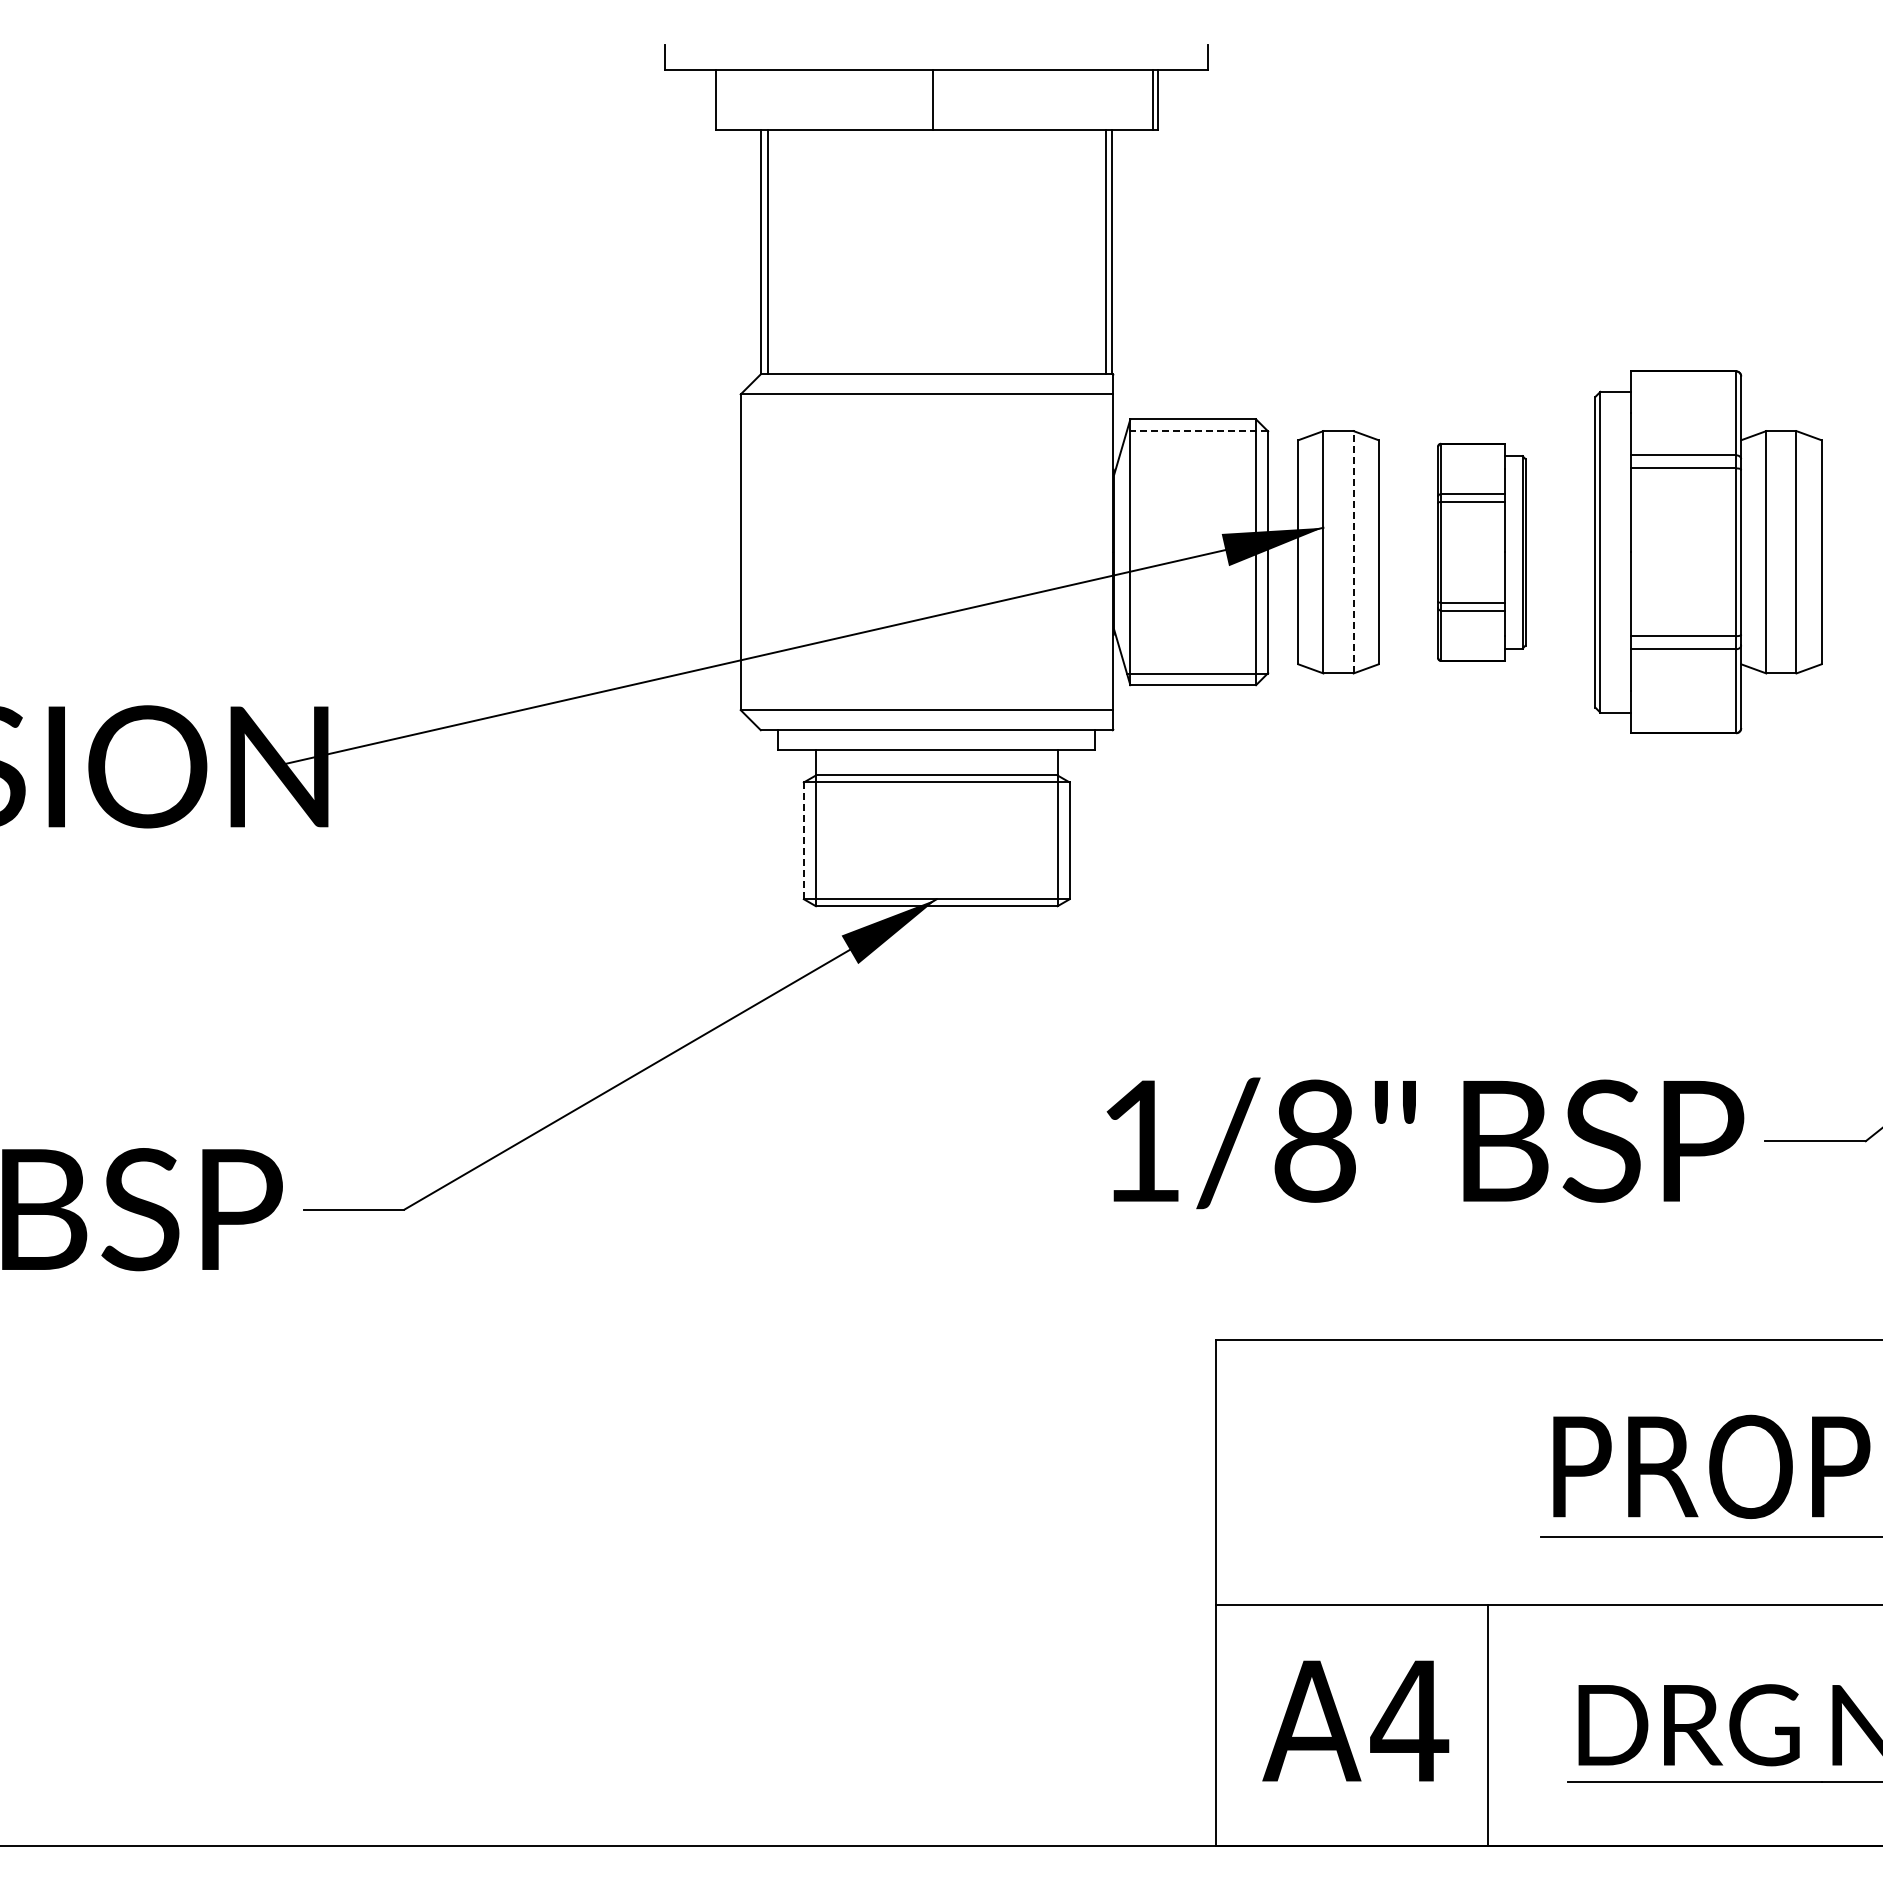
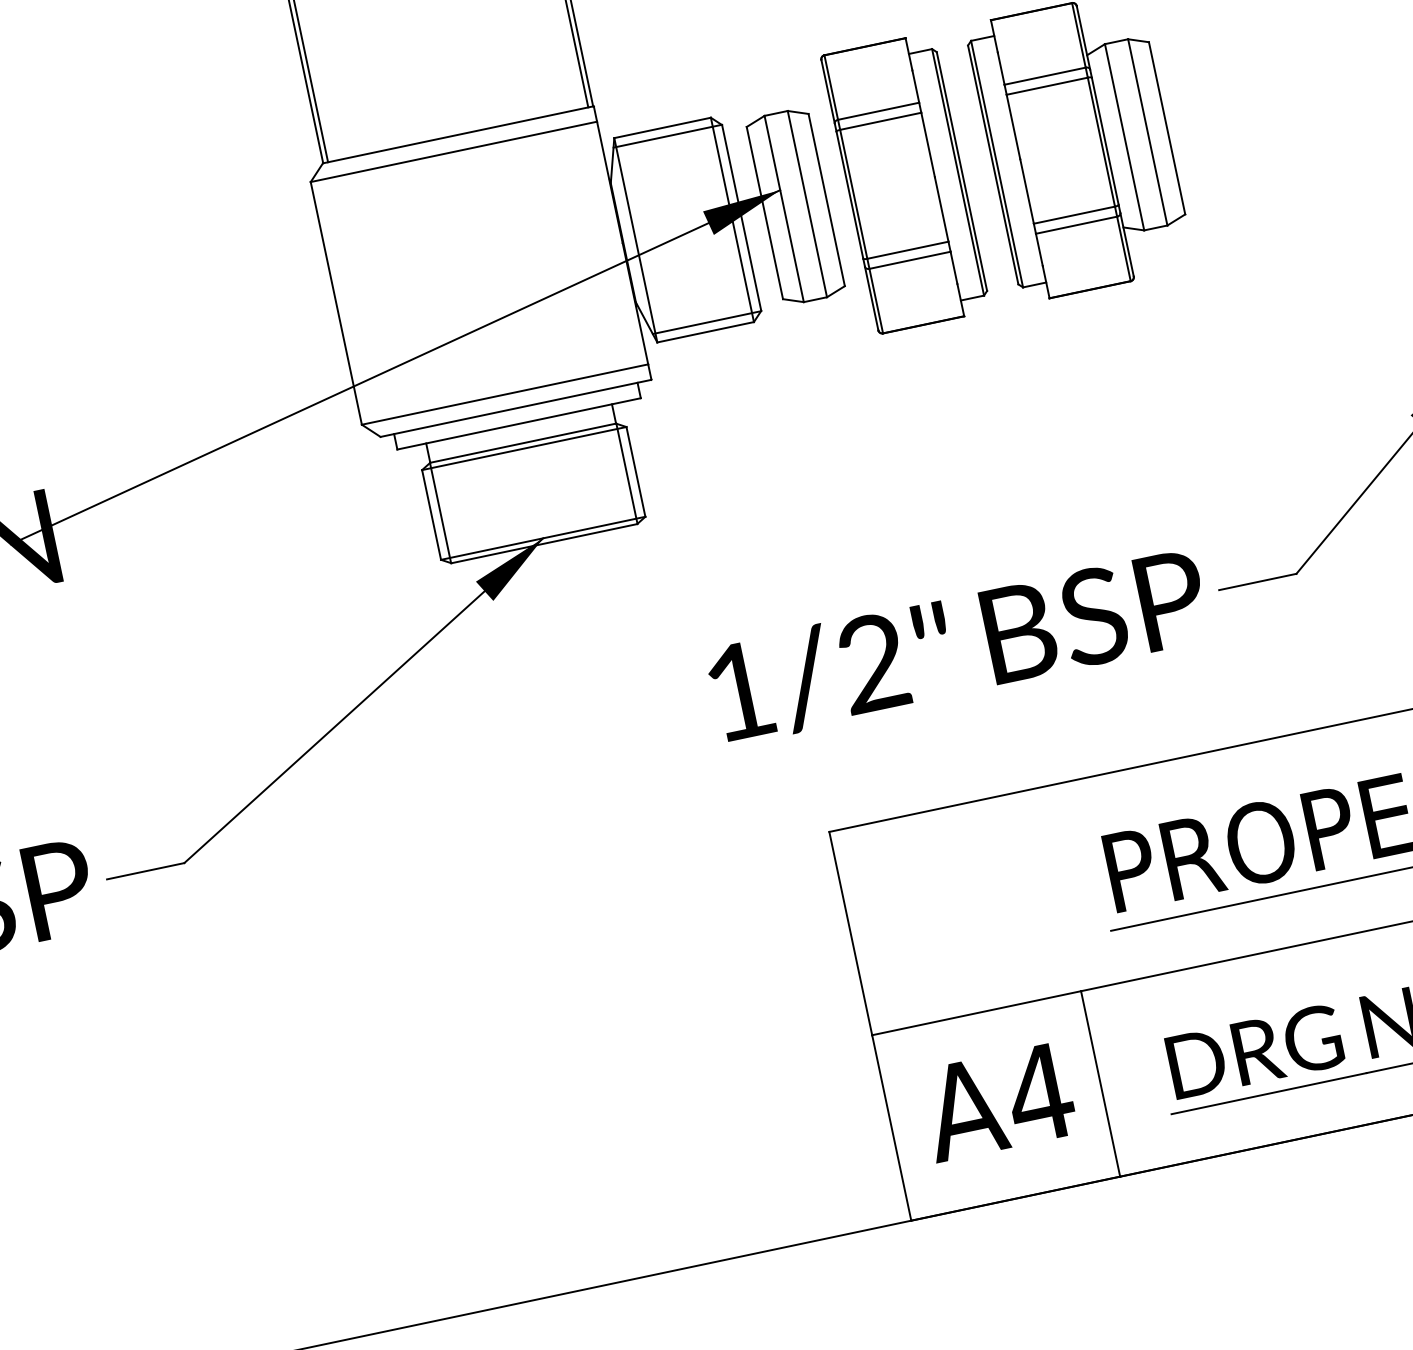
line: (1196, 431) -> (667, 136), dashed -> solid
line: (1353, 551) -> (807, 203), dashed -> solid
part: (1481, 552) -> (905, 183), size x1.67
line: (803, 841) -> (431, 515), dashed -> solid
text: (1314, 1140) -> (872, 662), 1/8" -> 1/2"

